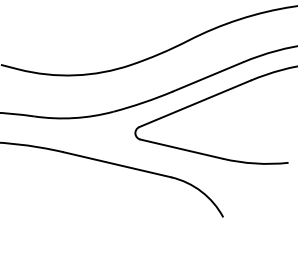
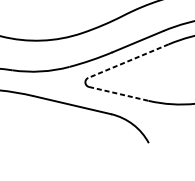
line: (194, 103) -> (128, 60), solid -> dashed
line: (182, 149) -> (119, 94), solid -> dashed

